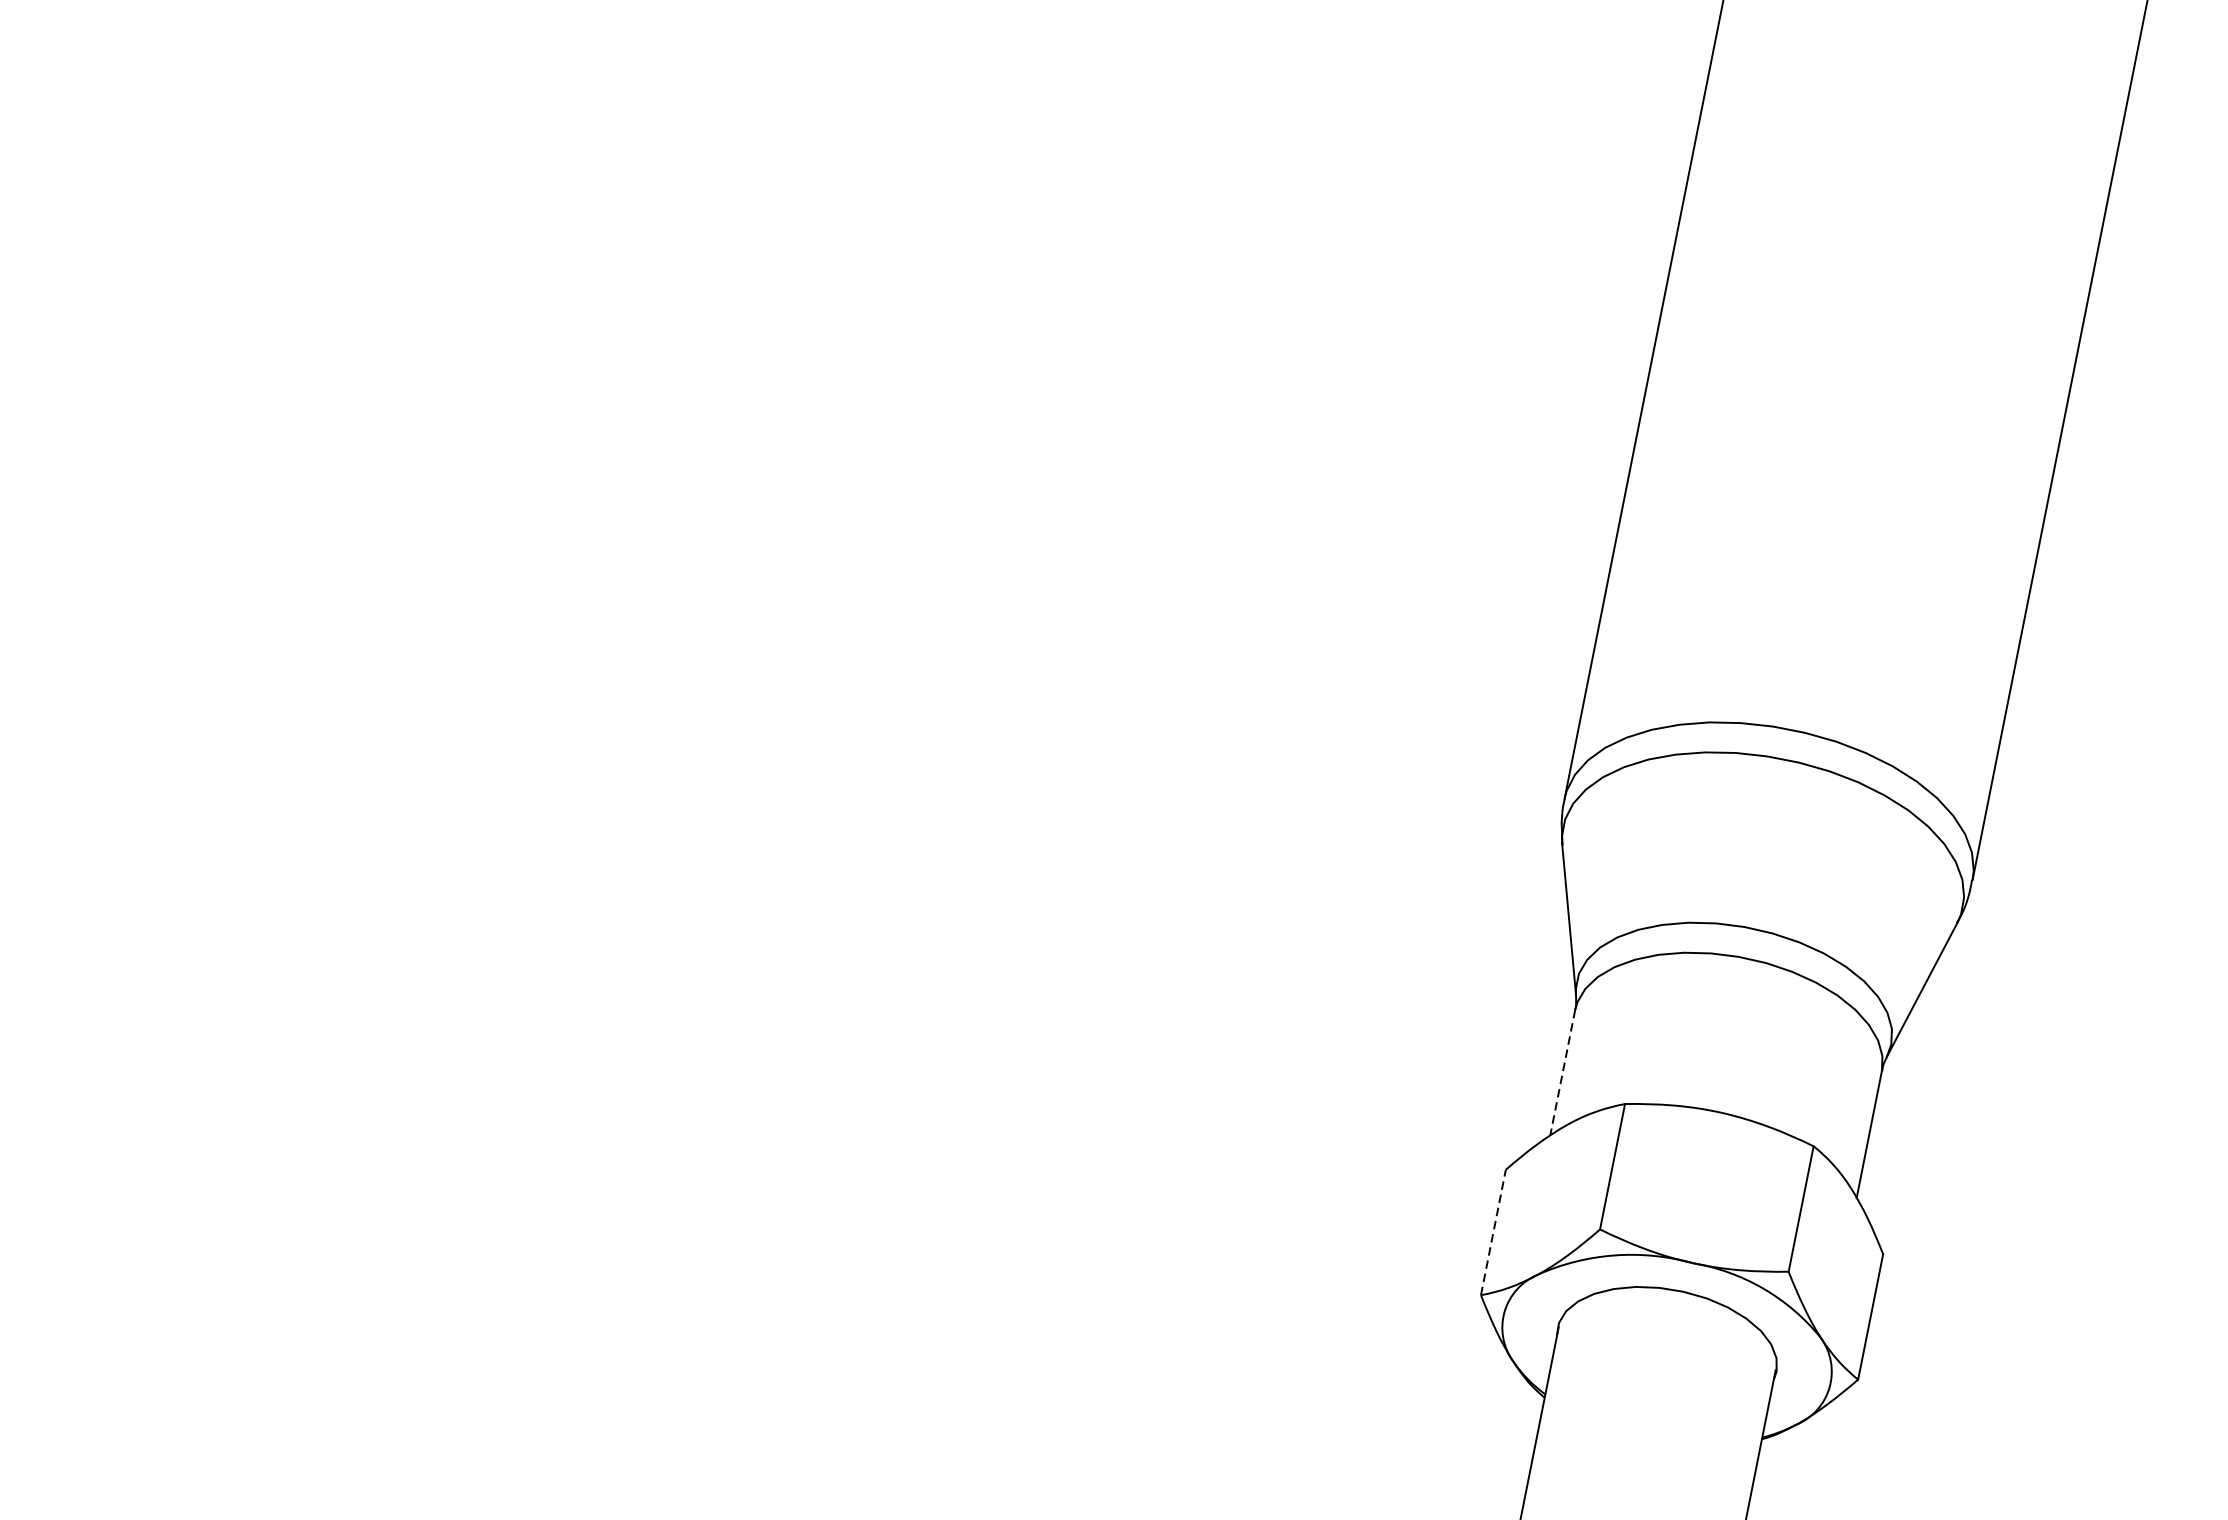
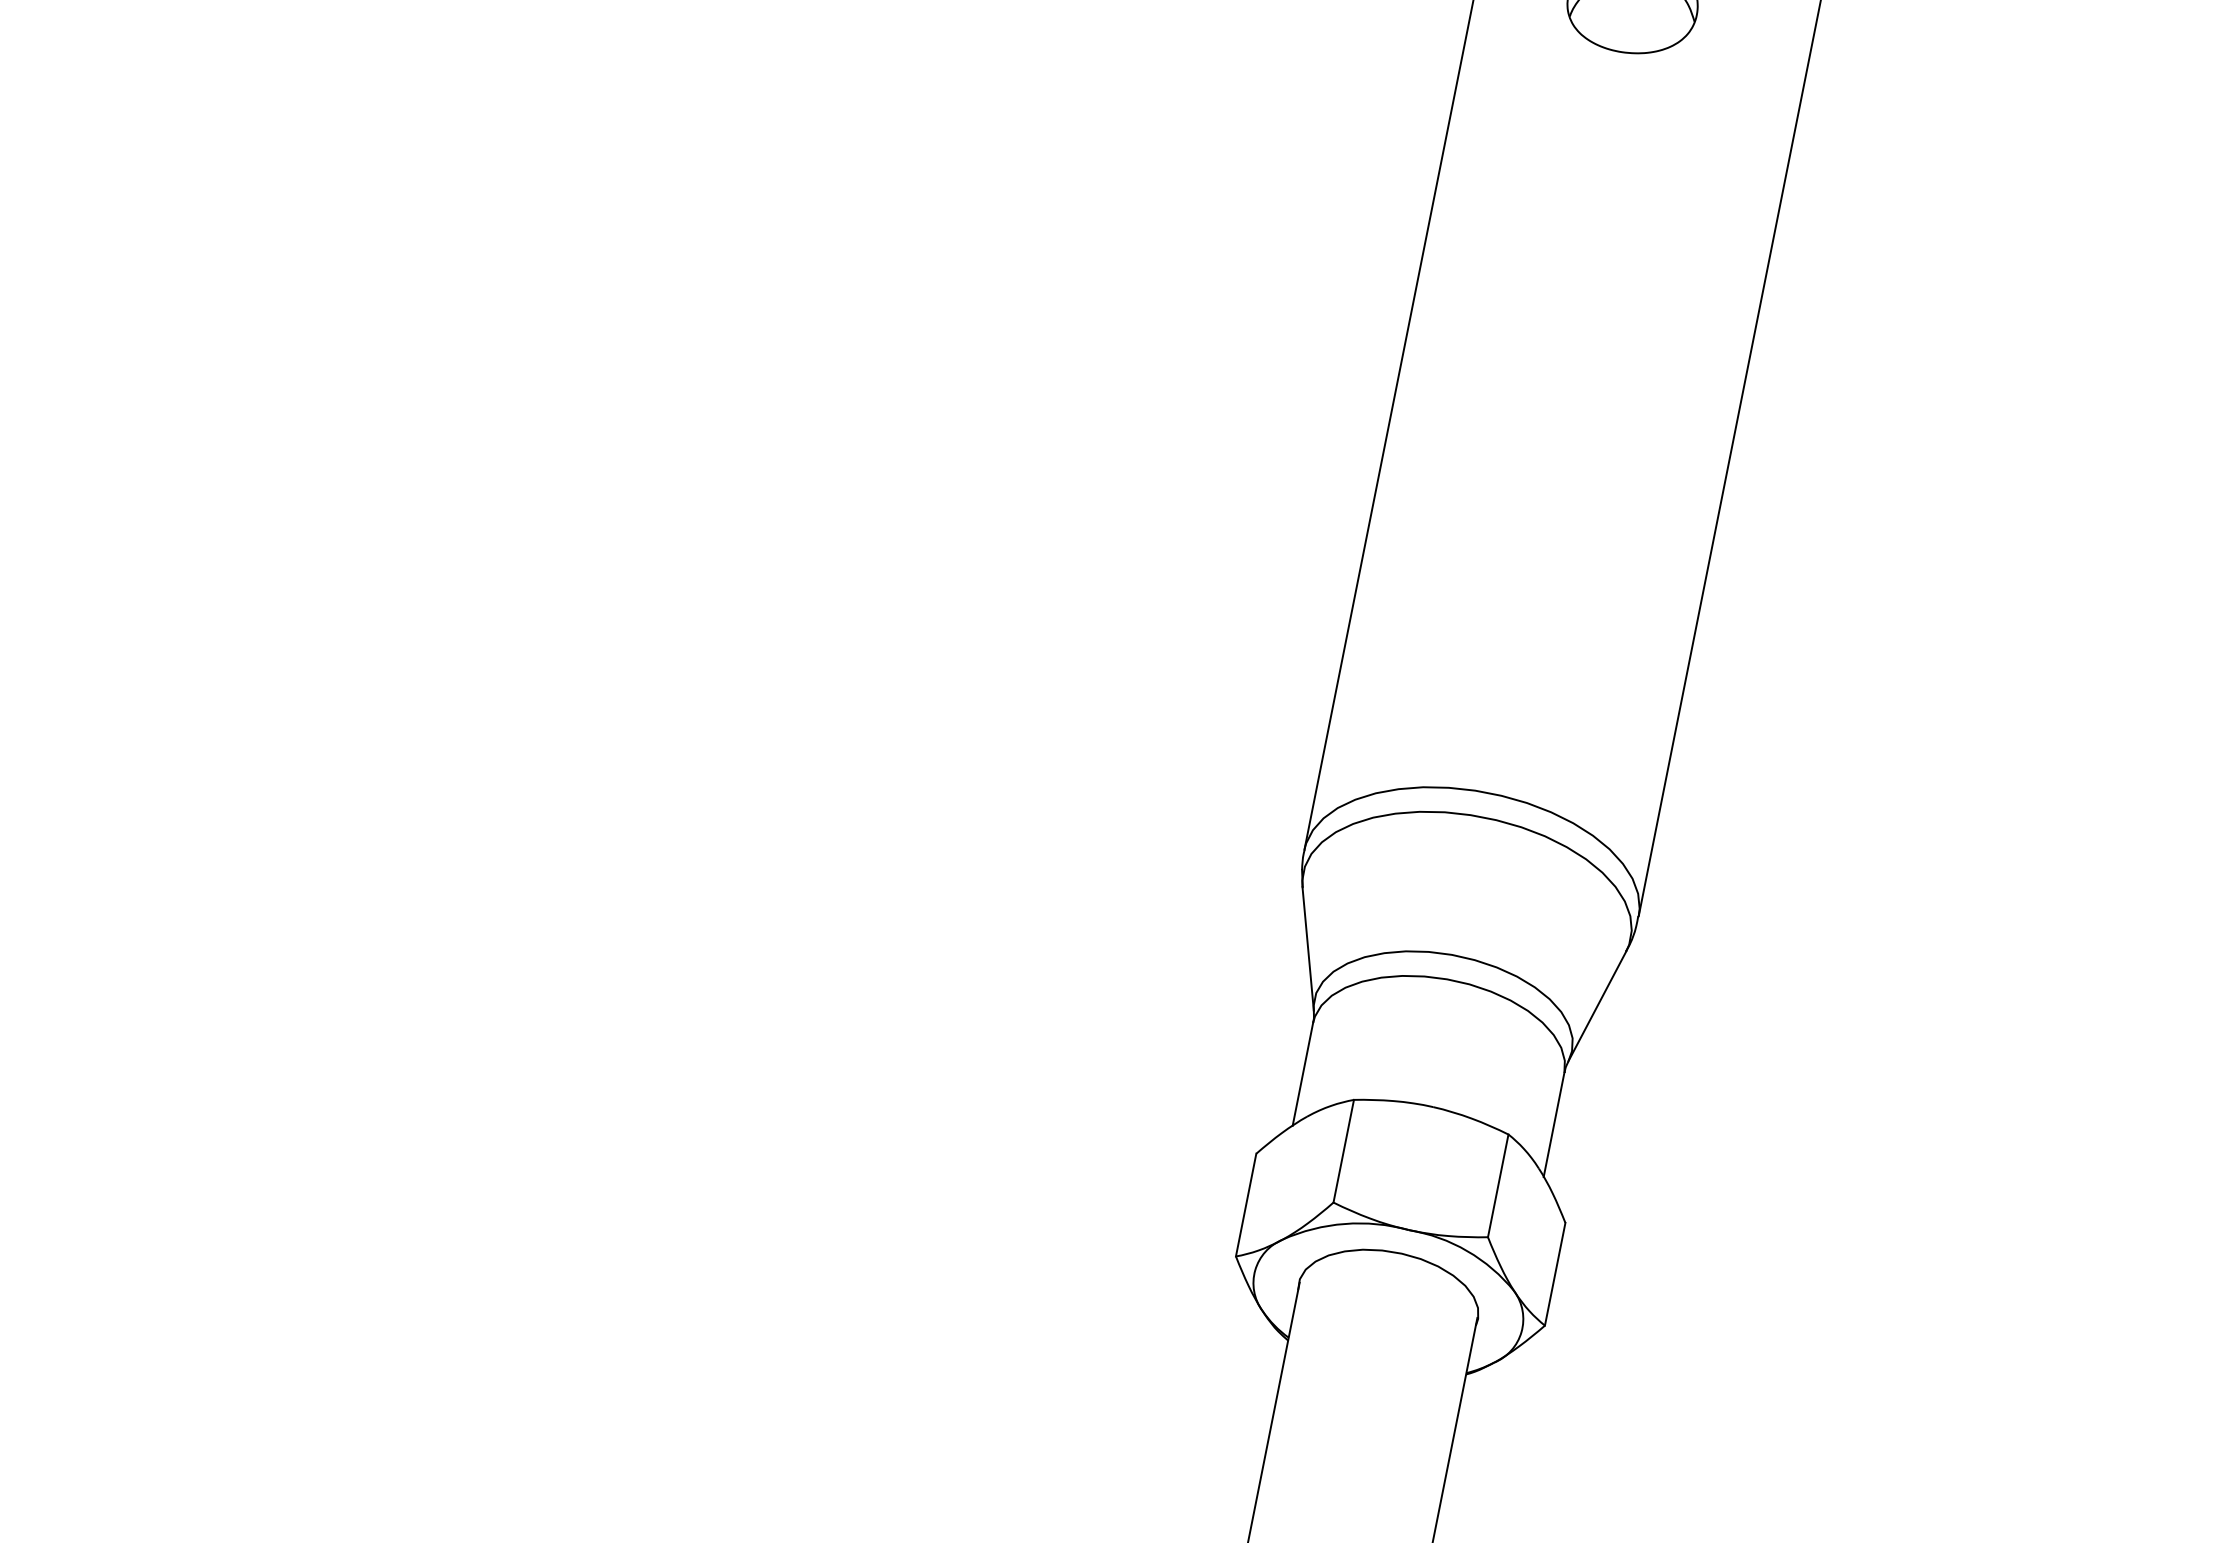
line: (1562, 1073) -> (1302, 1074), dashed -> solid
line: (1493, 1231) -> (1246, 1204), dashed -> solid

